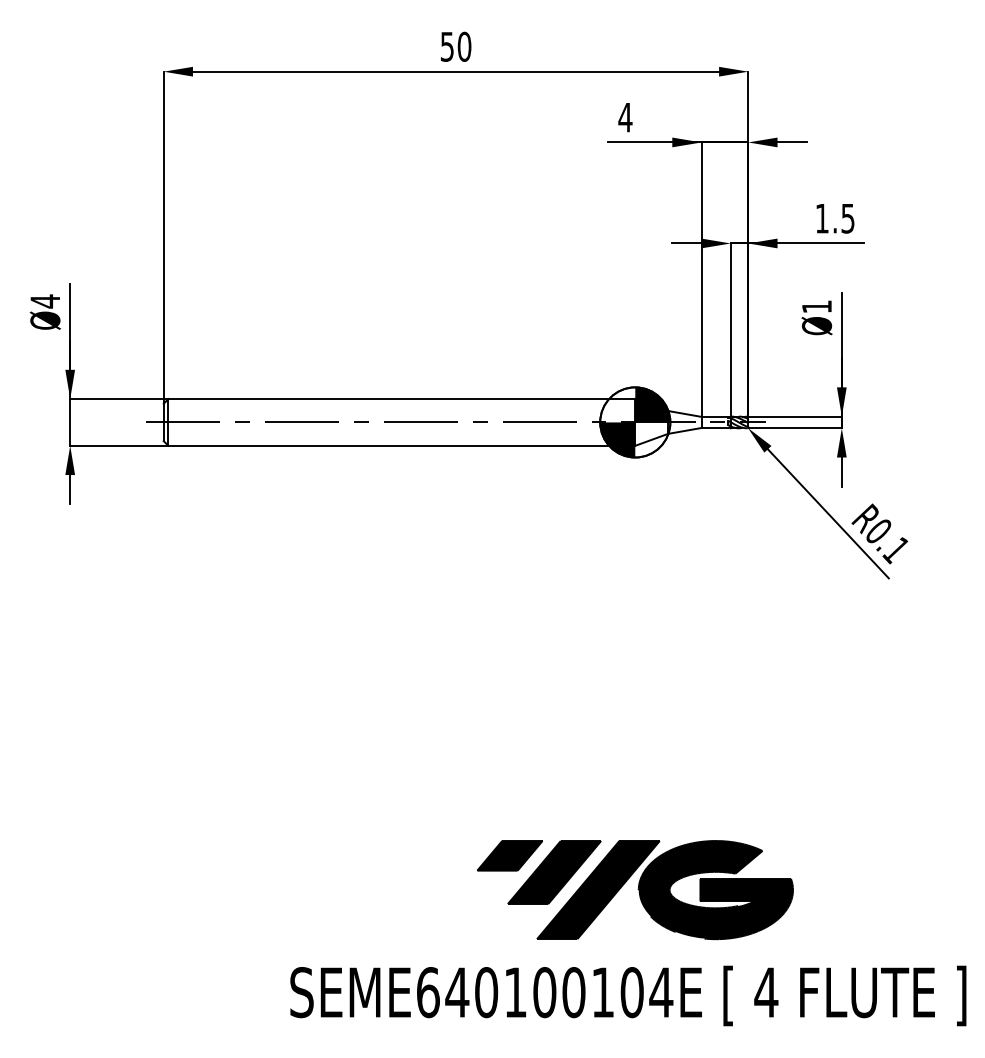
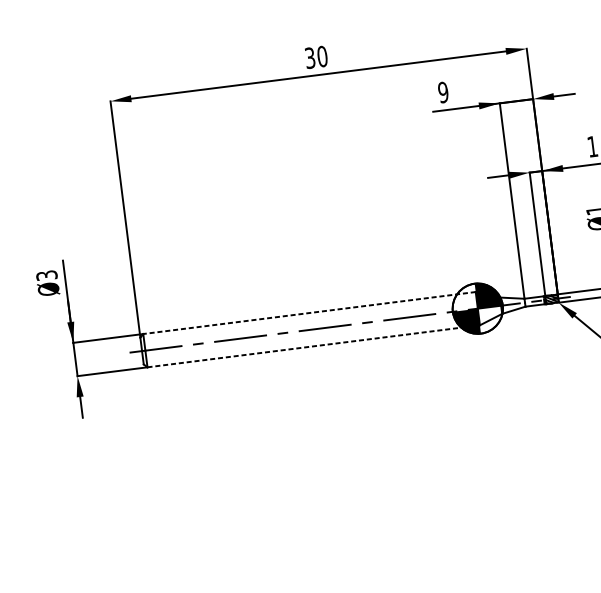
text: (447, 46) -> (310, 57), 50 -> 30
text: (625, 117) -> (443, 92), 4 -> 9
text: (45, 301) -> (46, 275), Ø4 -> Ø3
line: (401, 399) -> (309, 313), solid -> dashed
line: (402, 445) -> (314, 346), solid -> dashed

